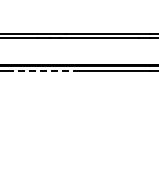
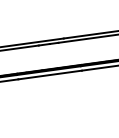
line: (45, 71) -> (49, 75), dashed -> solid

